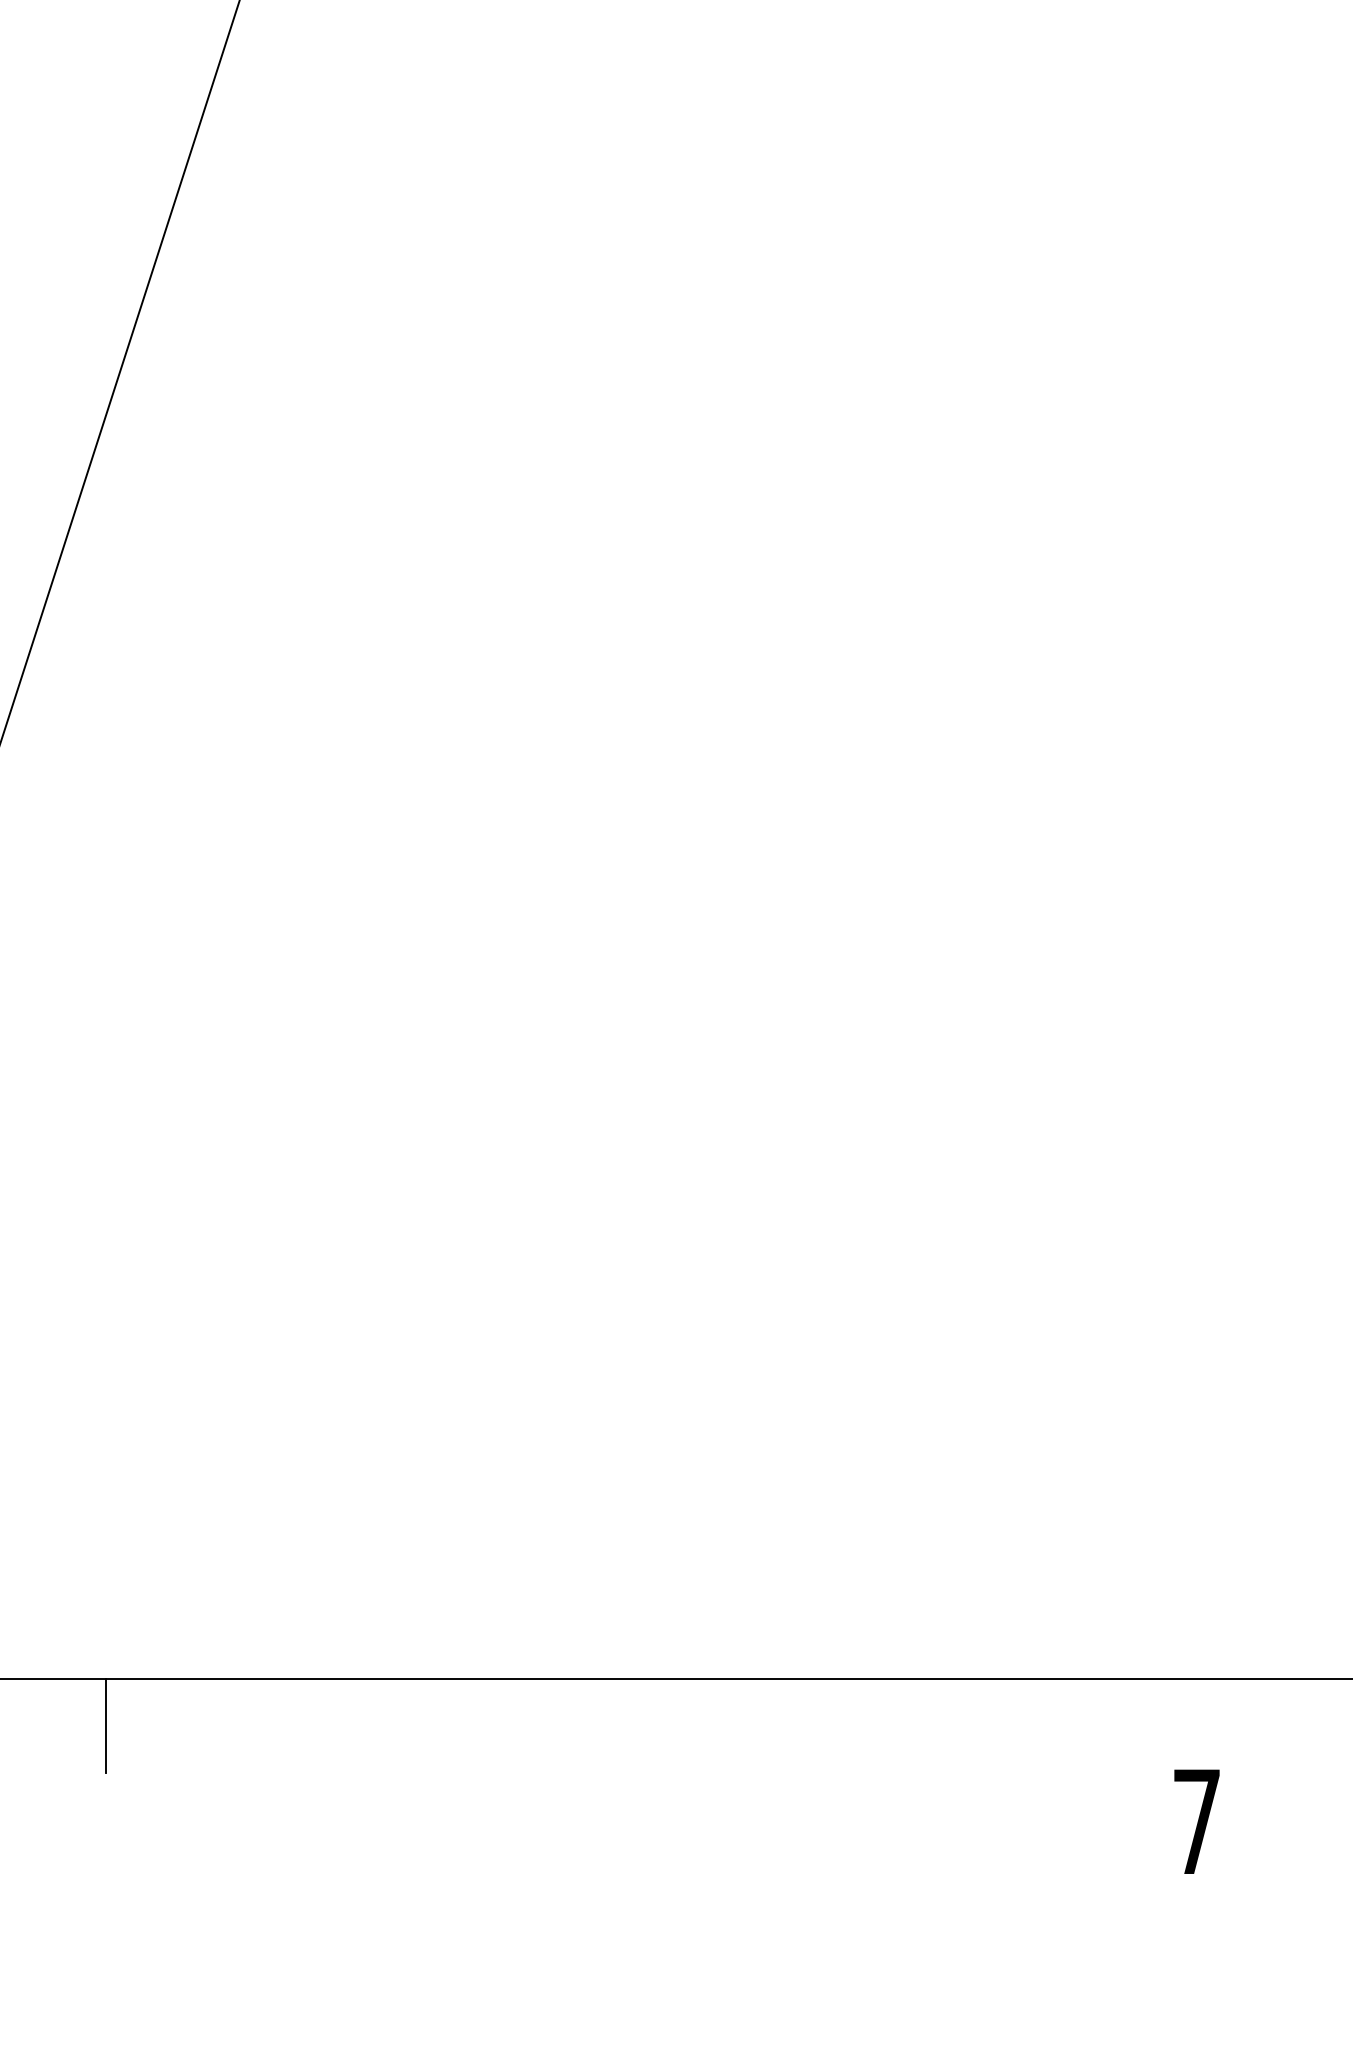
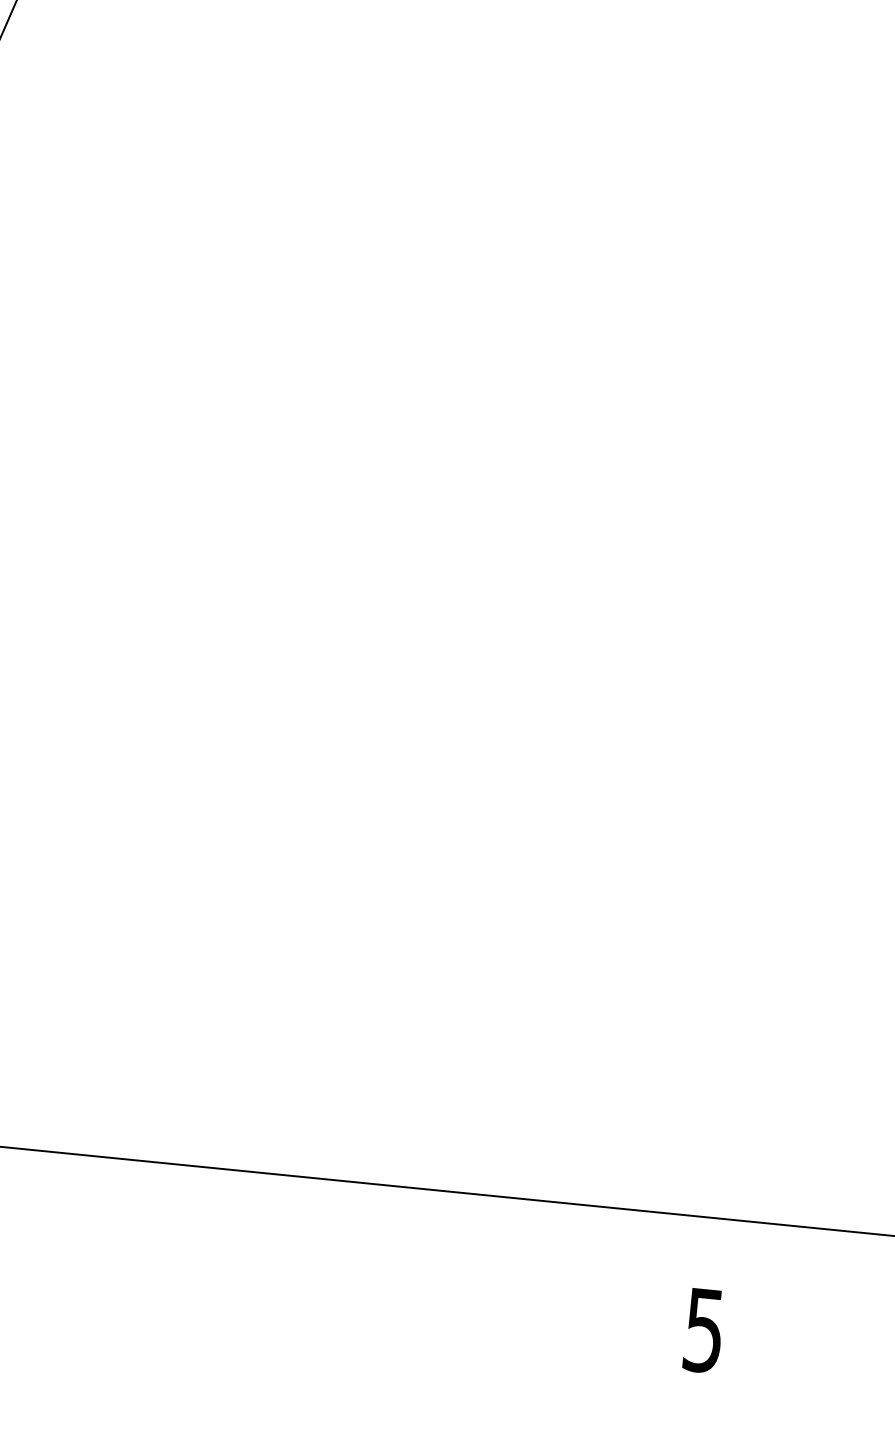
text: (1196, 1822) -> (703, 1330), 7 -> 5

